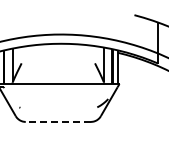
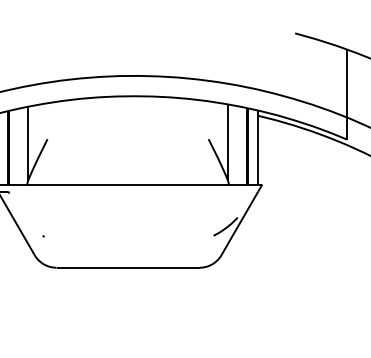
line: (58, 121) -> (128, 266), dashed -> solid

